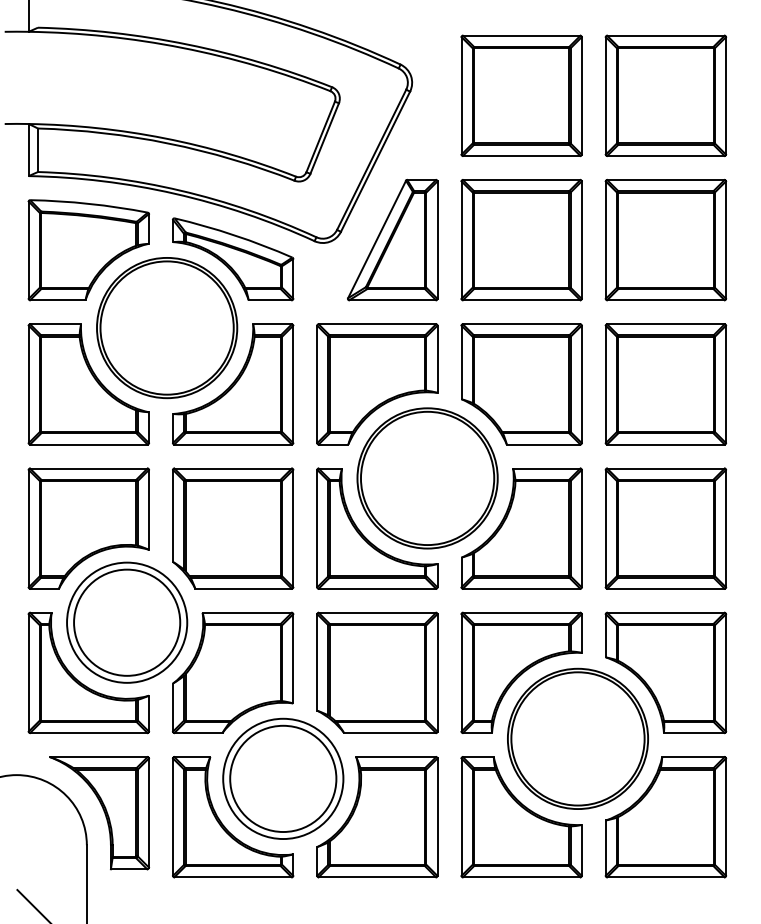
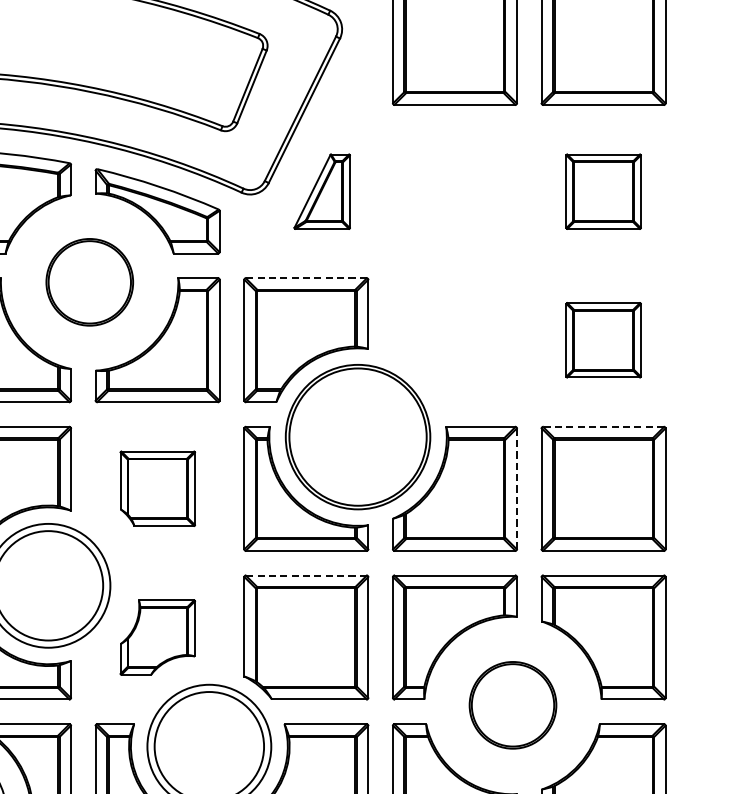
part: (392, 240) -> (321, 191), size x0.6
part: (521, 240) -> (454, 191), removed
part: (665, 240) -> (603, 191), size x0.6
line: (377, 324) -> (306, 278), solid -> dashed
part: (167, 328) -> (90, 282), size x0.6
part: (521, 384) -> (454, 340), removed
part: (665, 384) -> (603, 340), size x0.6
line: (665, 468) -> (603, 426), solid -> dashed
part: (233, 528) -> (158, 488), size x0.6
line: (581, 528) -> (516, 488), solid -> dashed
line: (377, 612) -> (306, 575), solid -> dashed
part: (233, 672) -> (158, 637), size x0.6
part: (577, 738) -> (512, 705), size x0.6

